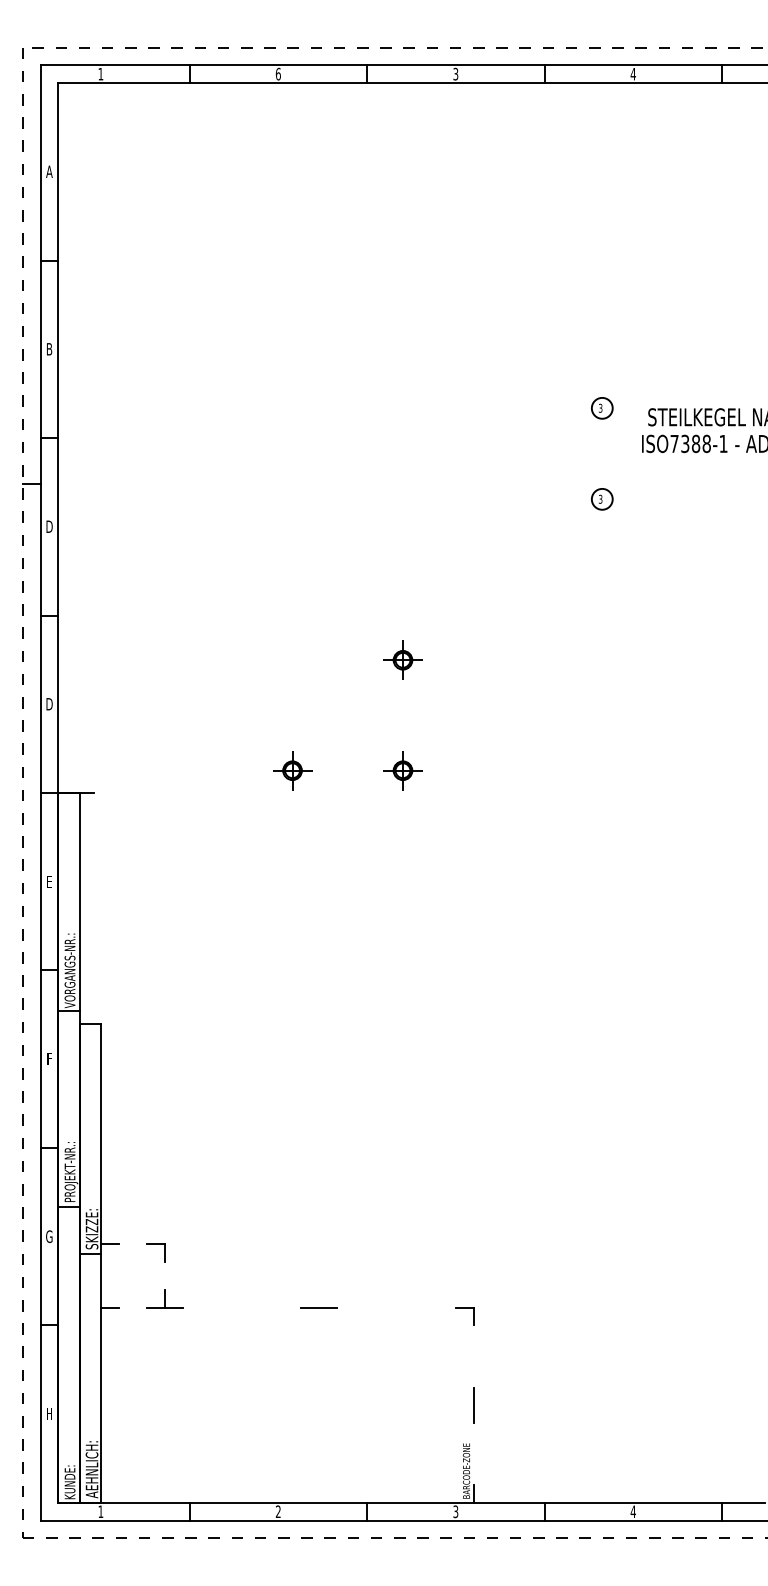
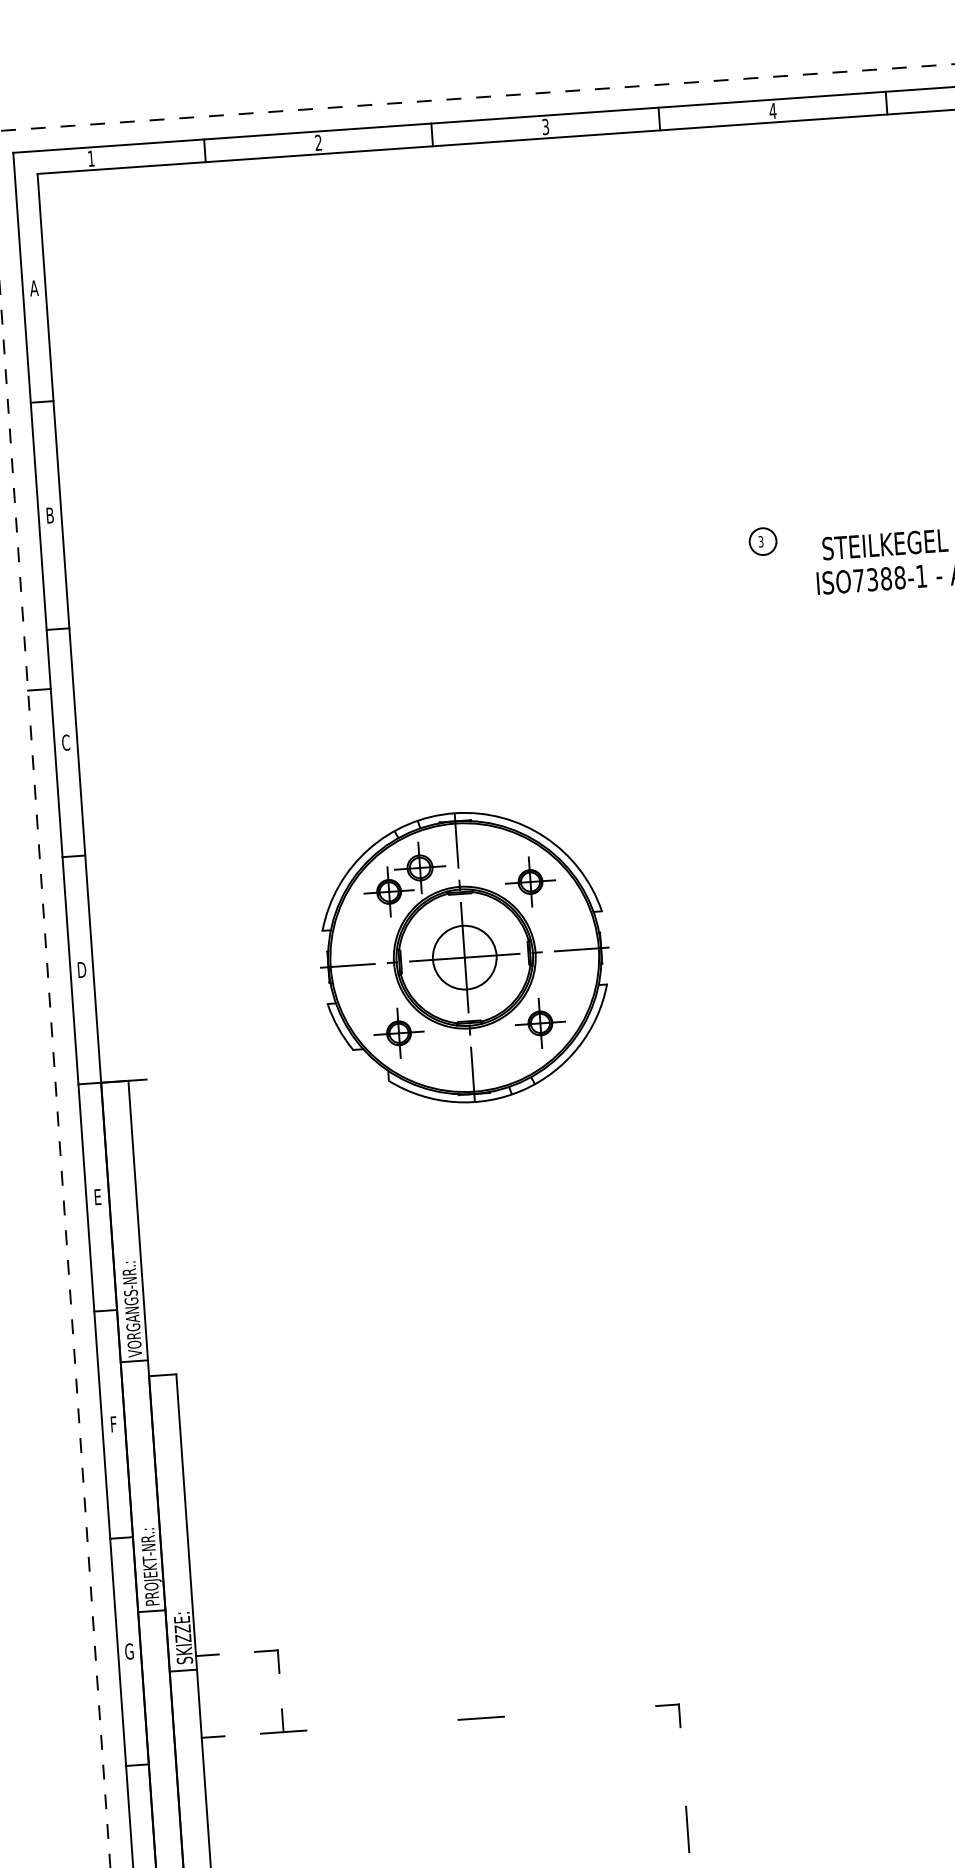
text: (277, 73) -> (317, 142), 6 -> 2
part: (602, 499) -> (771, 658), removed
text: (49, 526) -> (66, 742), D -> C
part: (347, 715) -> (464, 957), added

